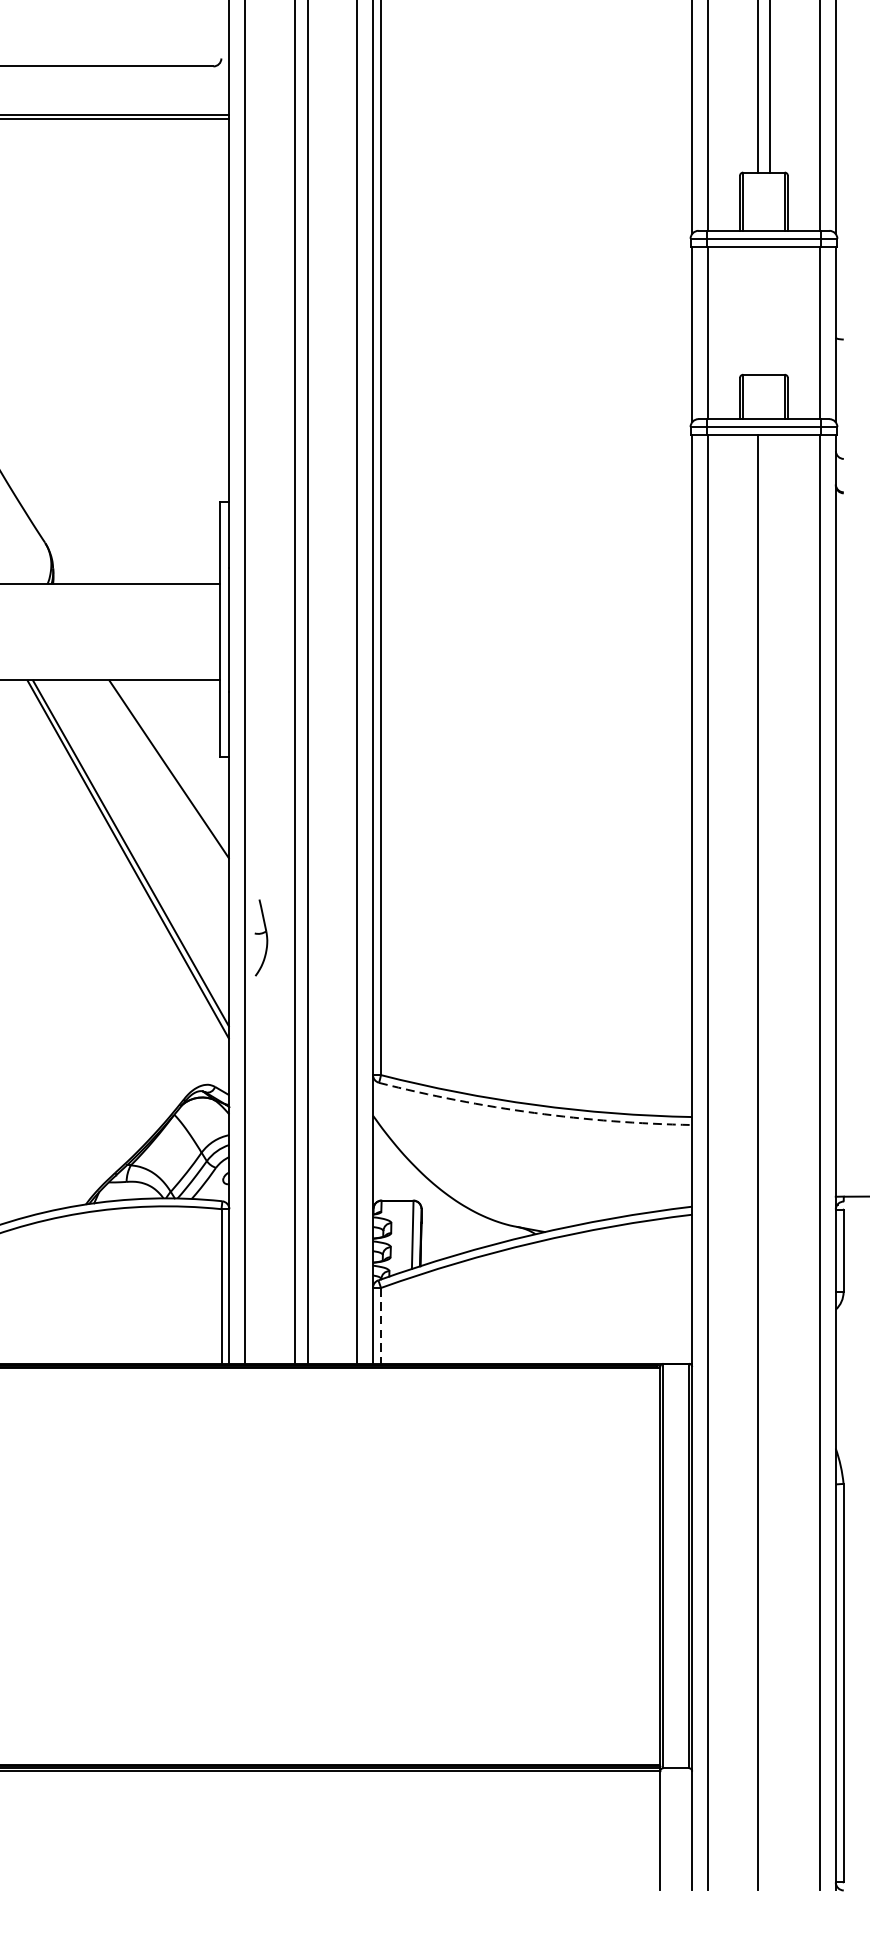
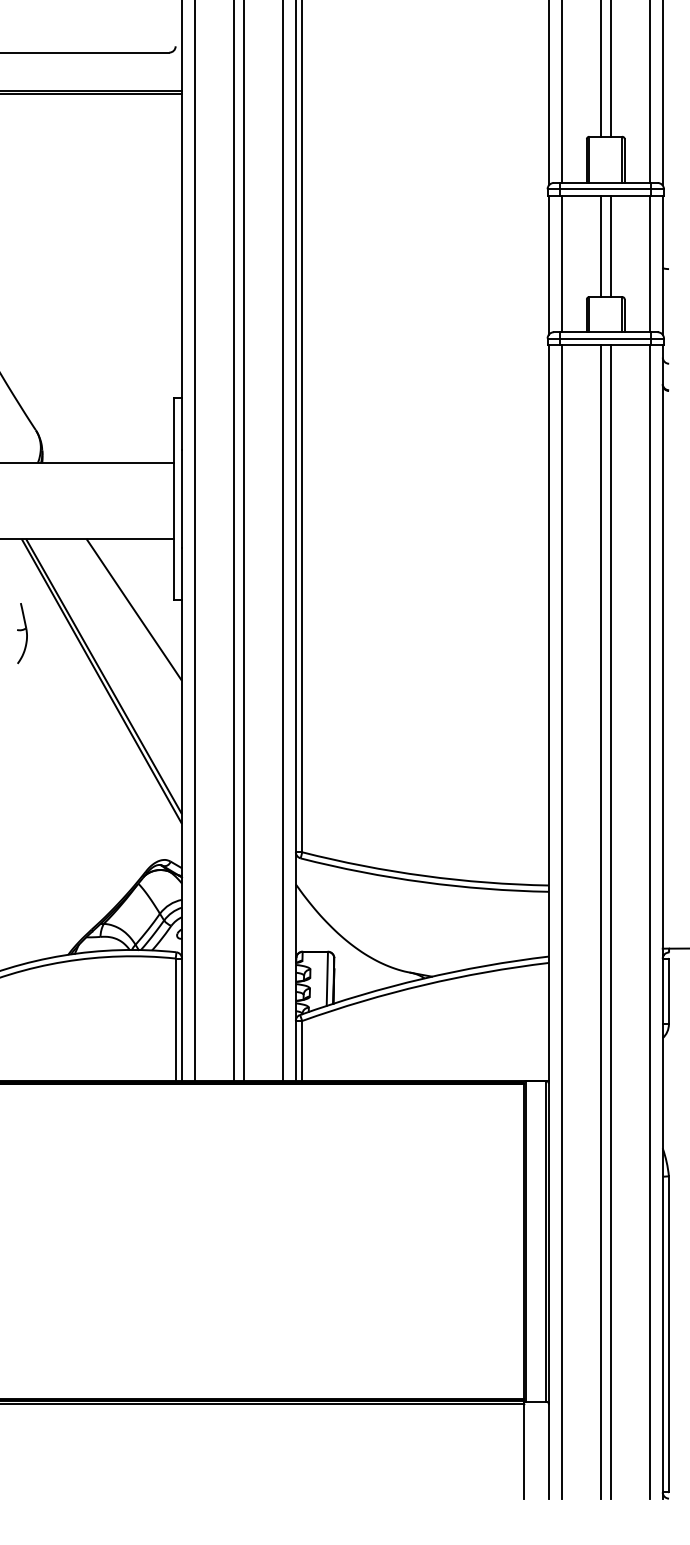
line: (757, 311) -> (600, 246), added
line: (769, 311) -> (610, 246), added
part: (261, 937) -> (22, 633), moved
arc: (534, 1113) -> (423, 882), dashed -> solid
line: (769, 1162) -> (610, 921), added
line: (381, 1326) -> (302, 1051), dashed -> solid

